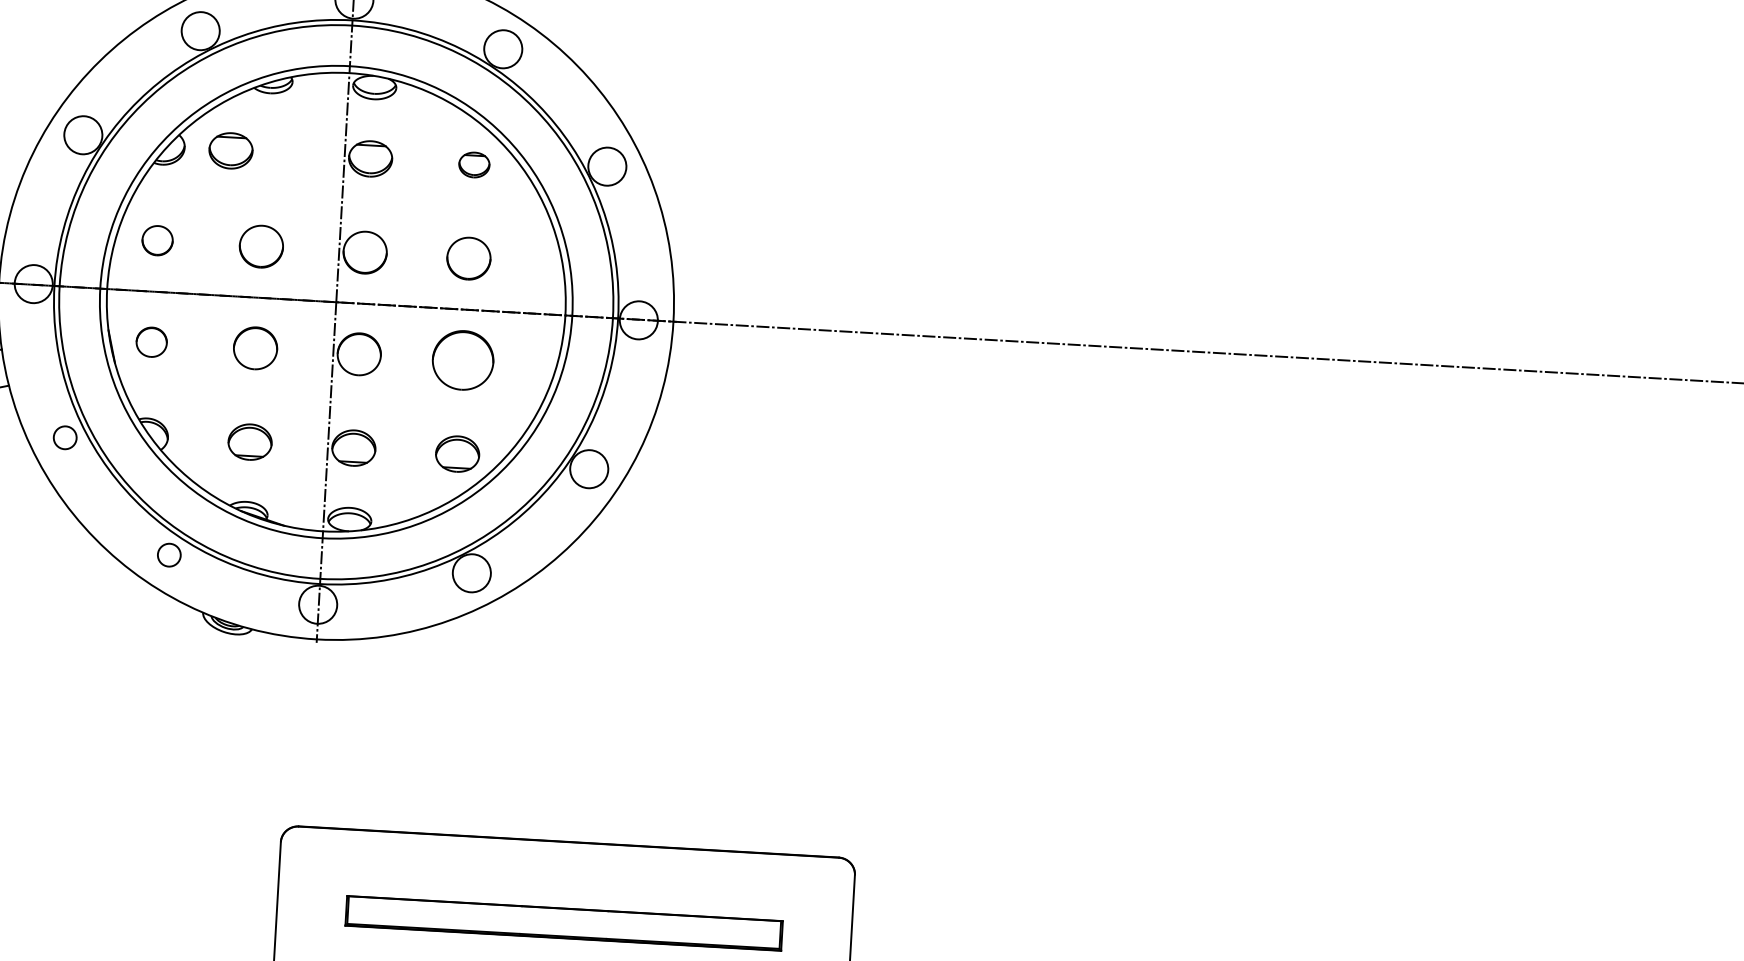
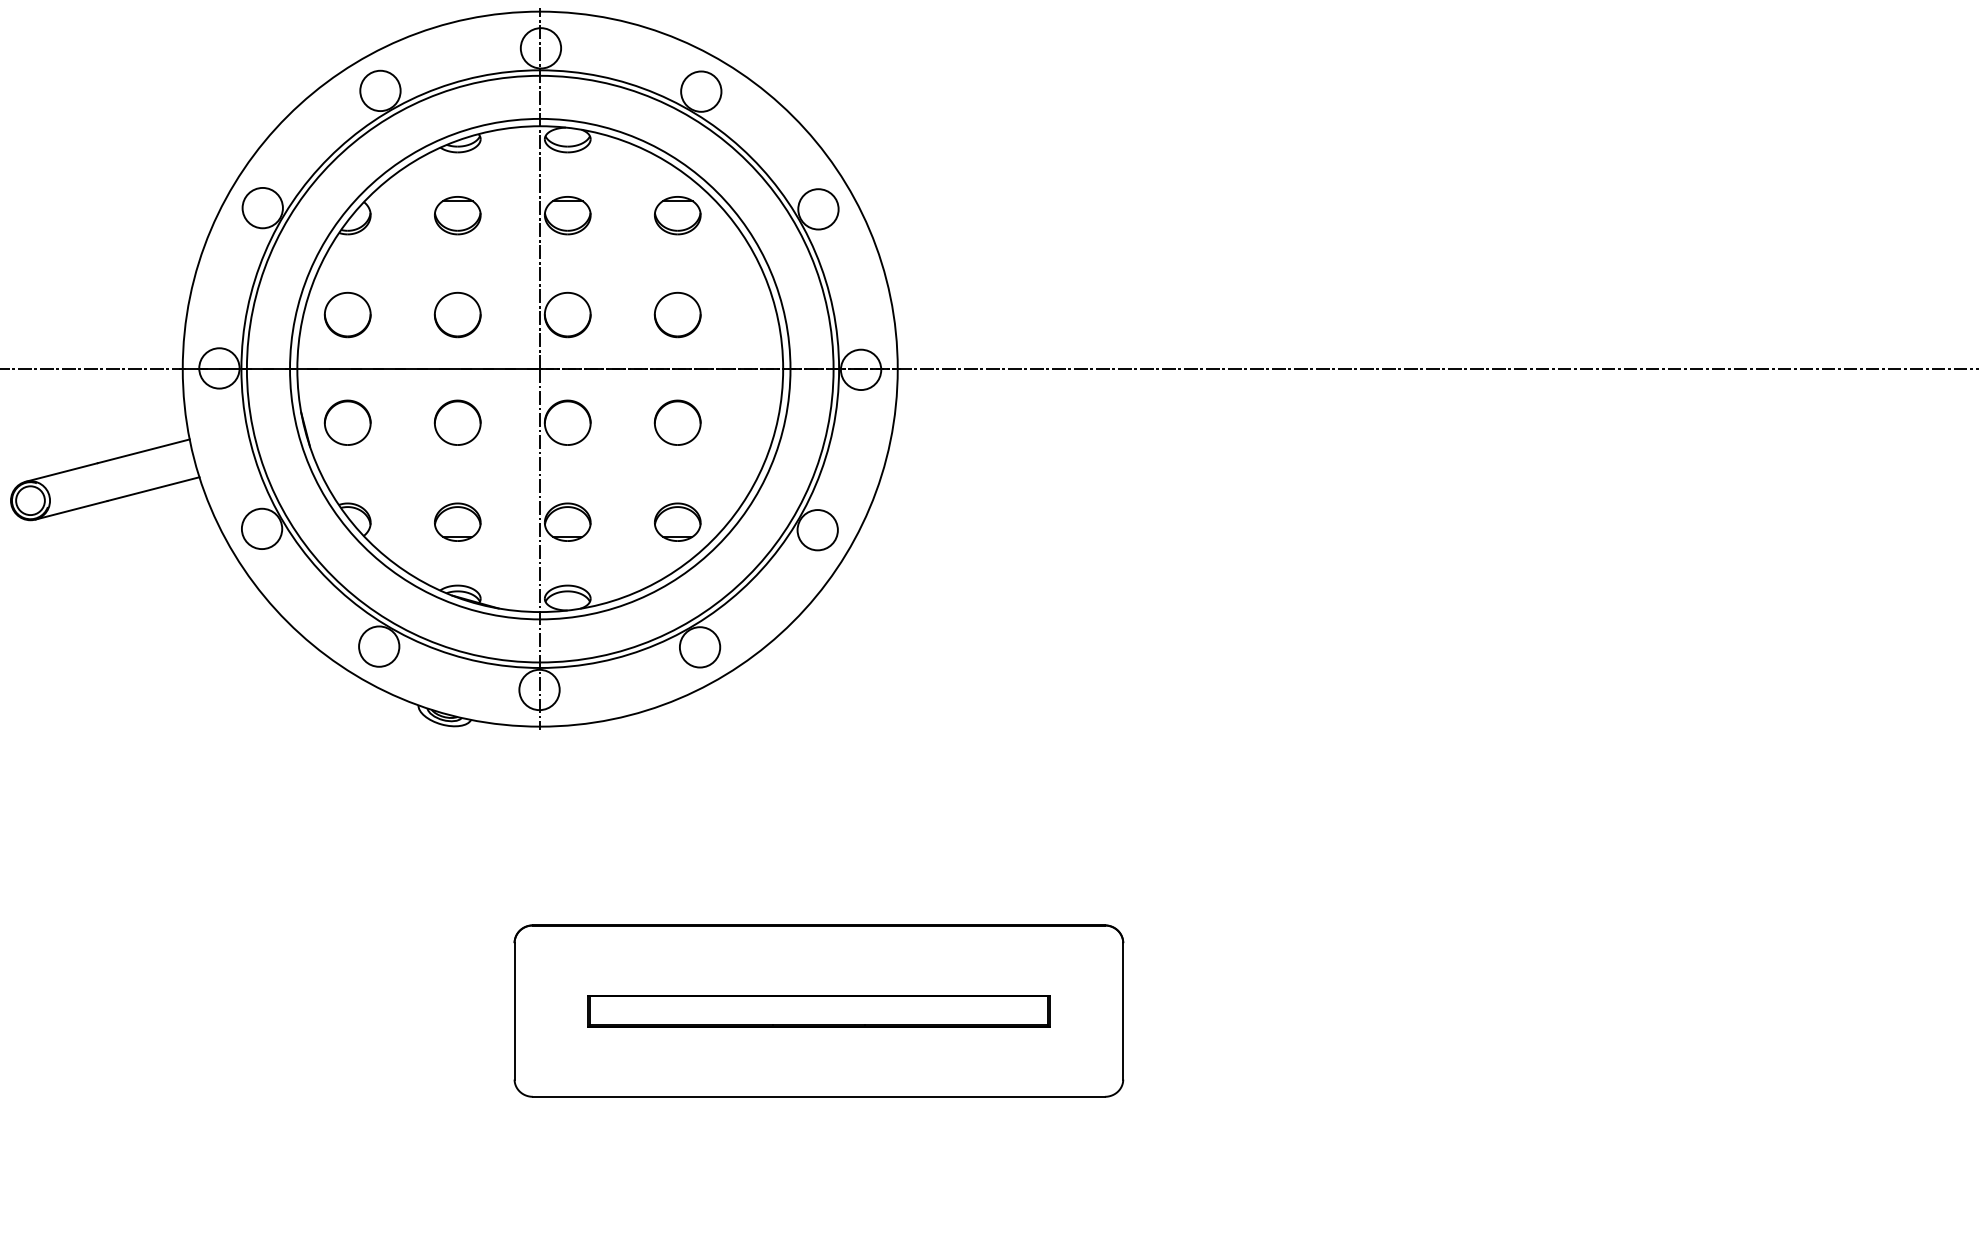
part: (230, 150) -> (457, 215), moved
part: (474, 164) -> (677, 215), size x1.43
part: (157, 240) -> (347, 314), size x1.43
part: (151, 342) -> (347, 422), size x1.43
part: (462, 360) -> (677, 422), size x0.71
circle: (64, 437) -> (261, 528), size x1.67
circle: (169, 555) -> (379, 646), size x1.67

